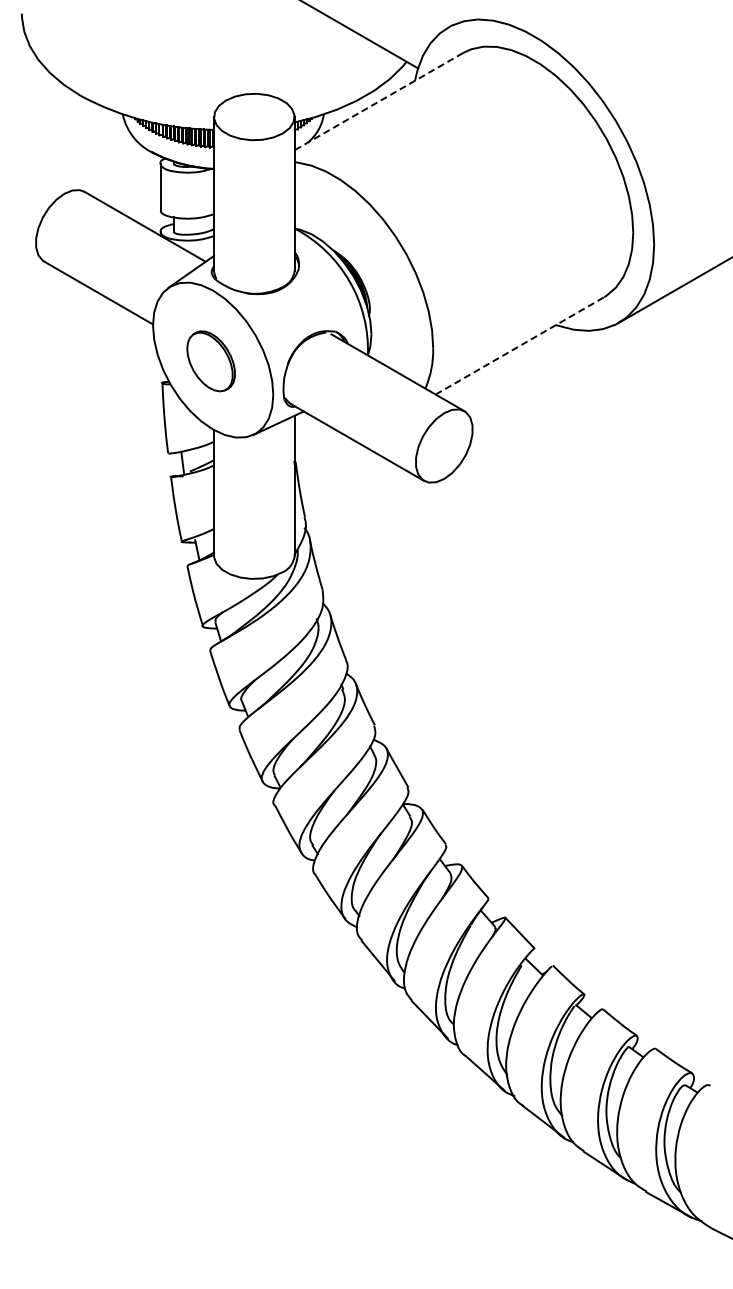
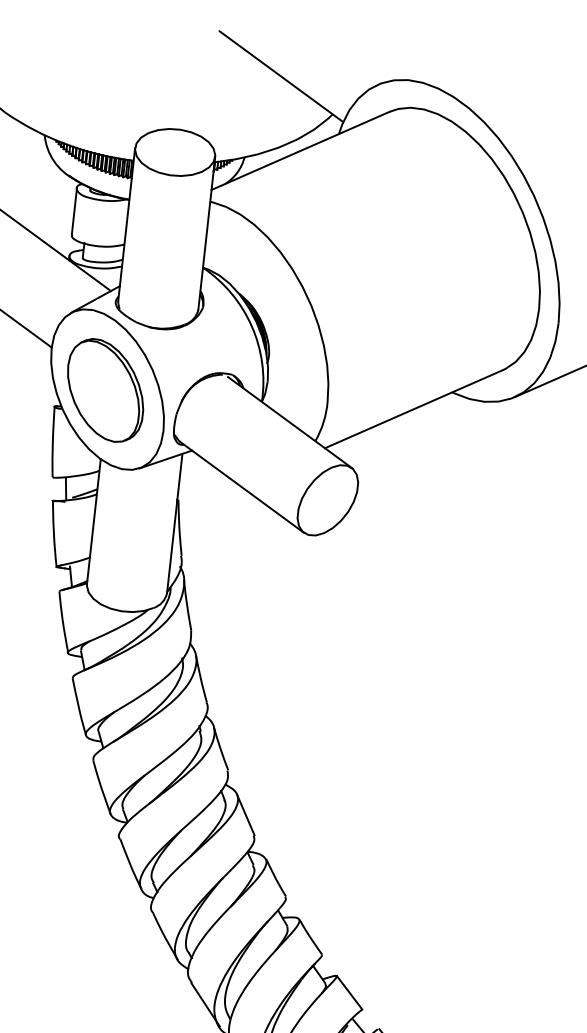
line: (378, 101) -> (300, 150), dashed -> solid
line: (520, 345) -> (414, 408), dashed -> solid
part: (210, 361) -> (104, 390), size x1.67

